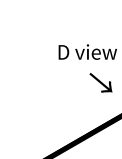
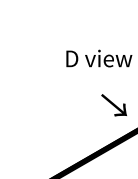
text: (100, 83) -> (113, 105), moved

